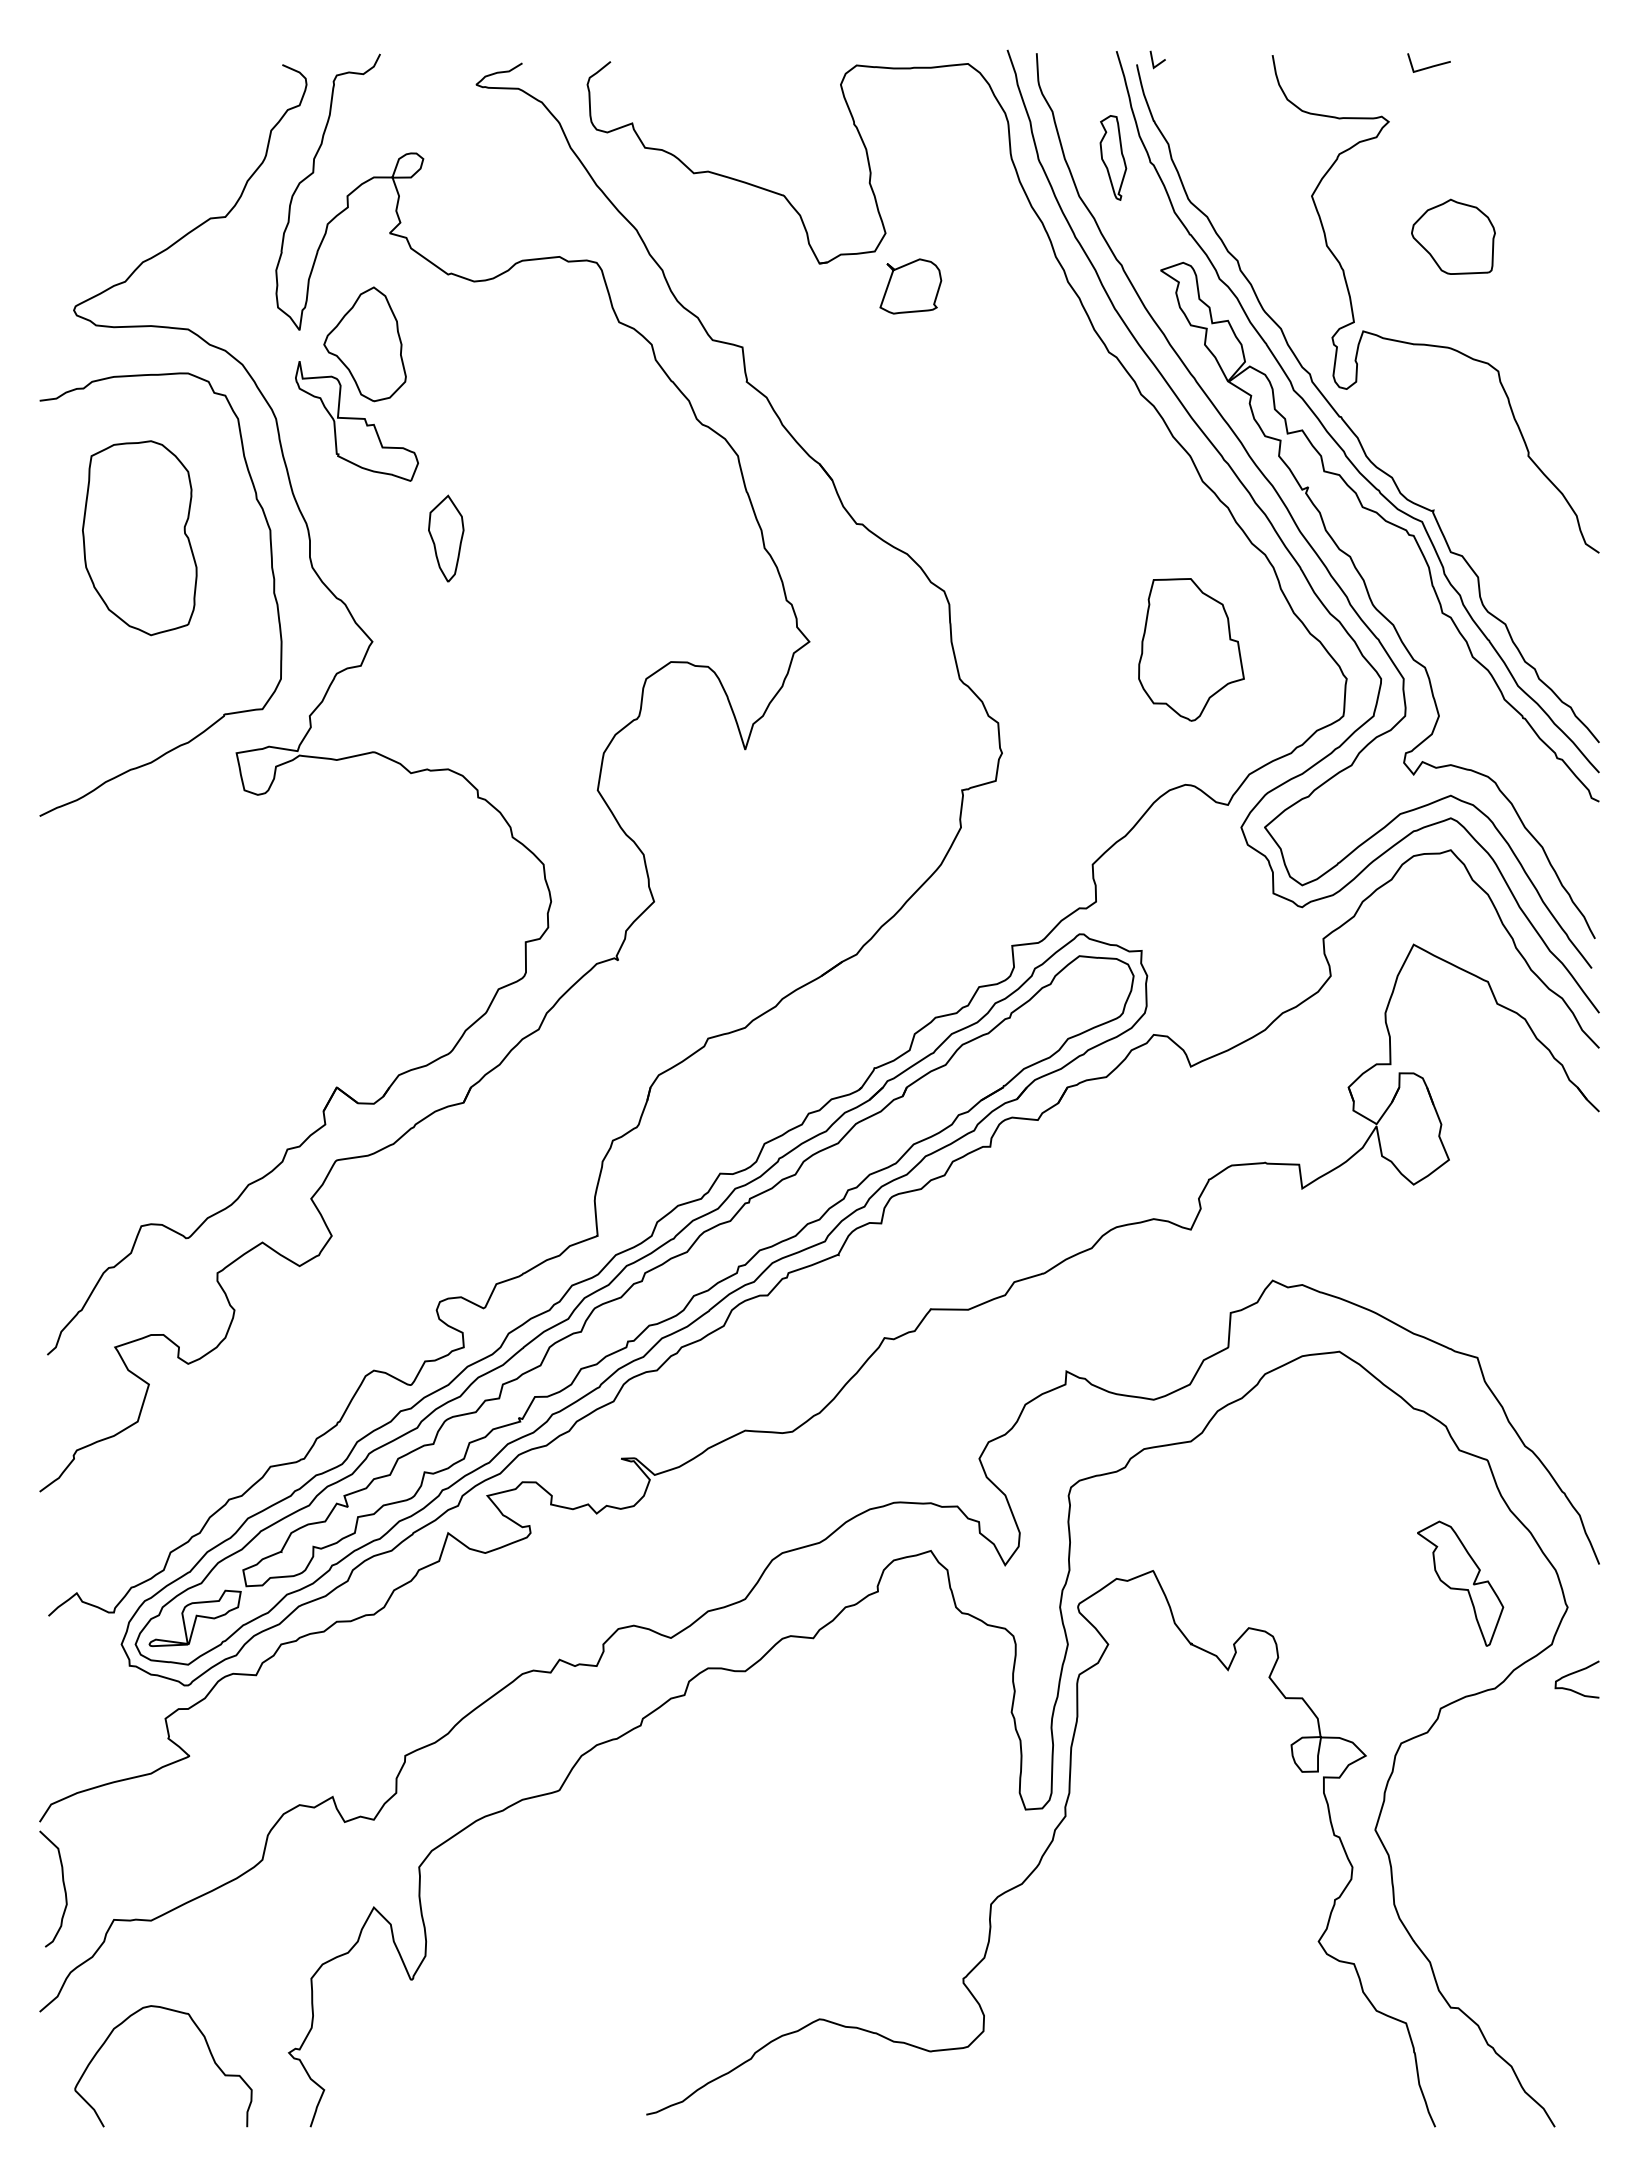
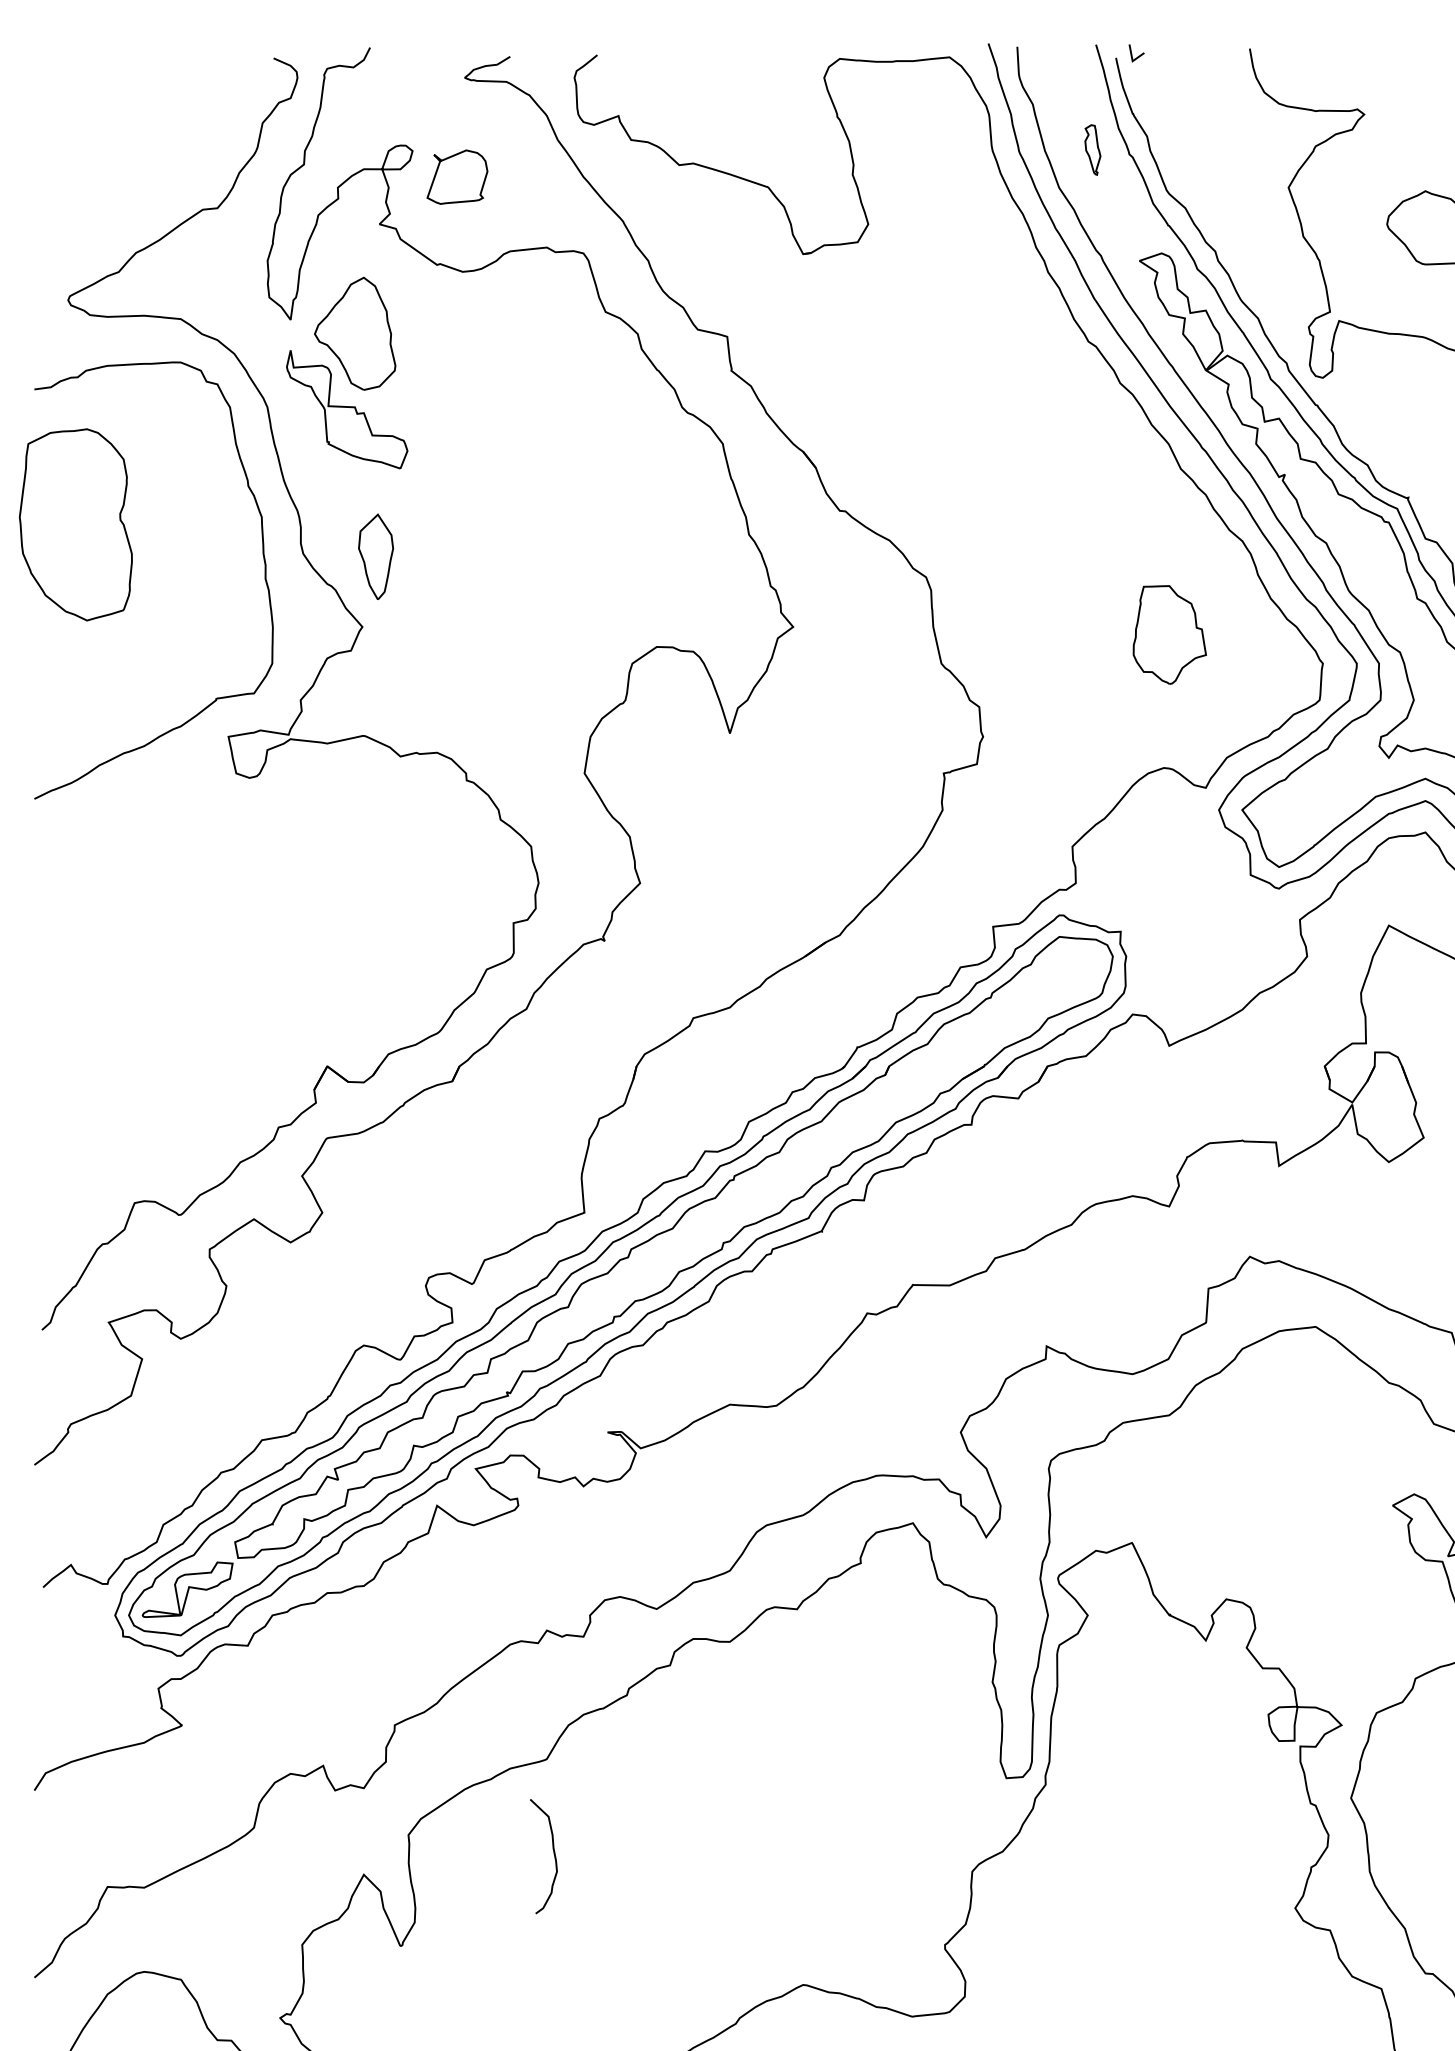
line: (1428, 66) -> (1403, 59), removed
part: (1113, 157) -> (1092, 149), size x0.6
part: (910, 286) -> (457, 177), moved
part: (139, 538) -> (75, 525), moved
part: (446, 538) -> (376, 556), moved
part: (1191, 649) -> (1169, 634), size x0.7
curve: (63, 1887) -> (553, 1855), moved

